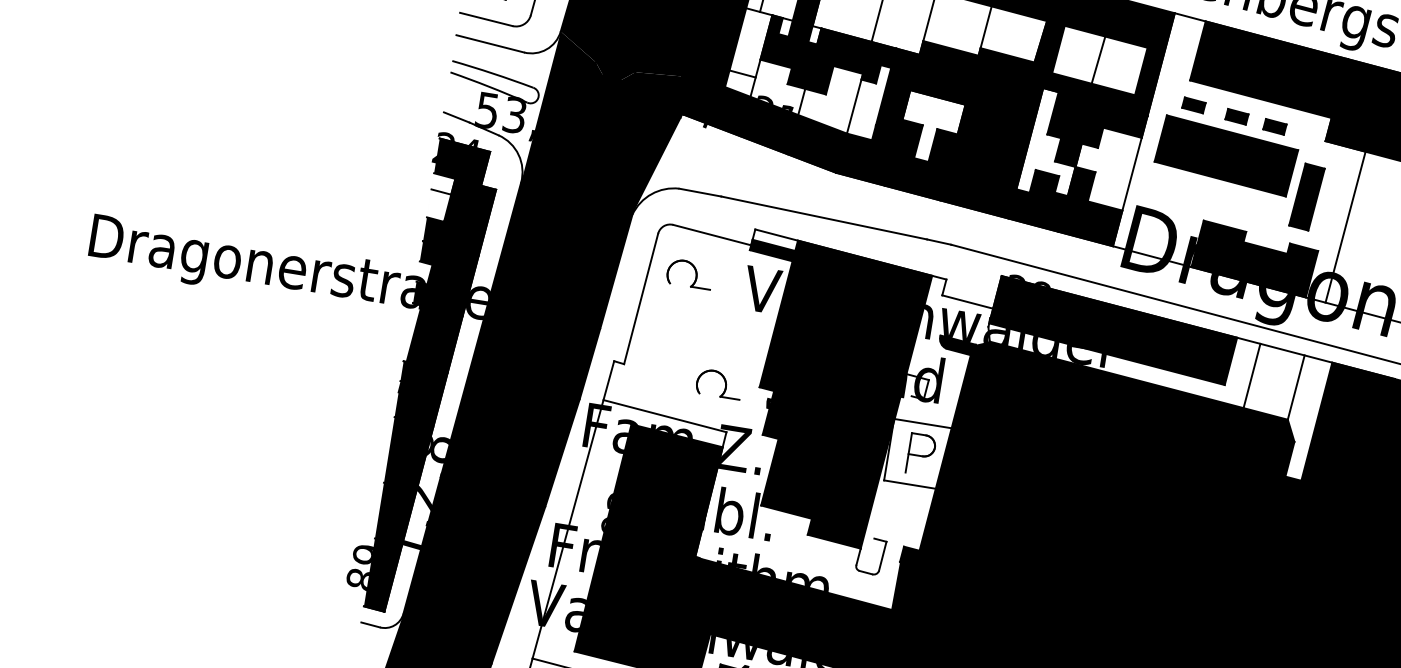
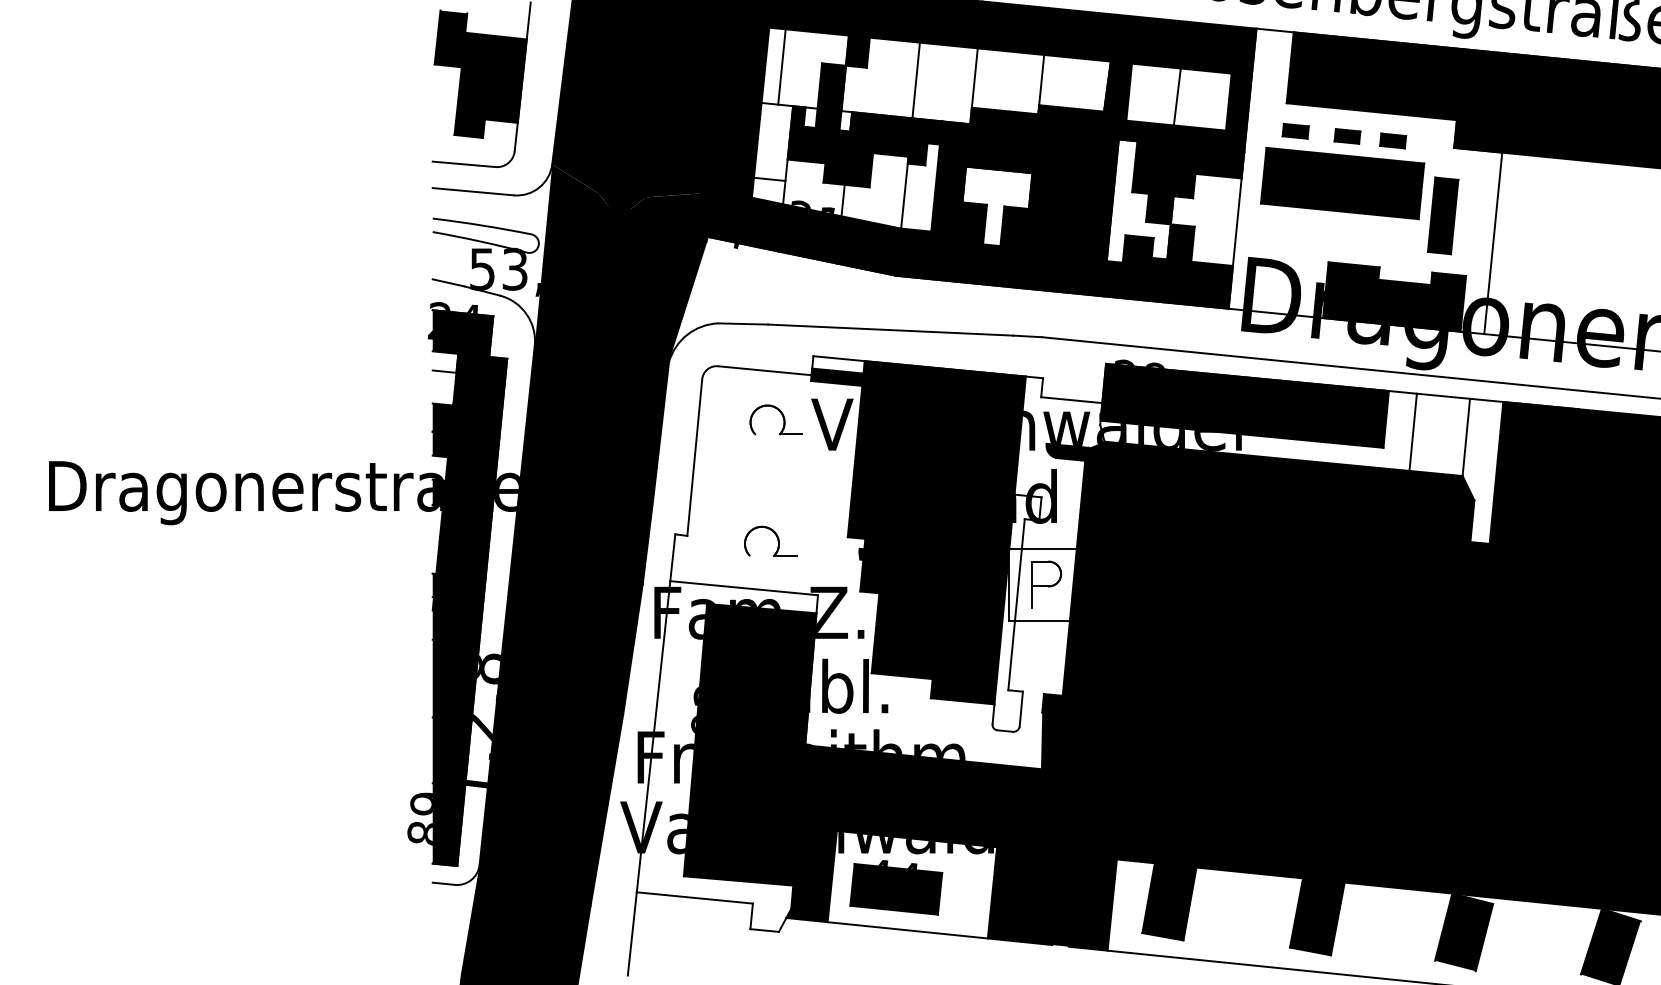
part: (694, 271) -> (781, 415), moved
part: (724, 381) -> (776, 537), moved
line: (893, 467) -> (1016, 604), added

